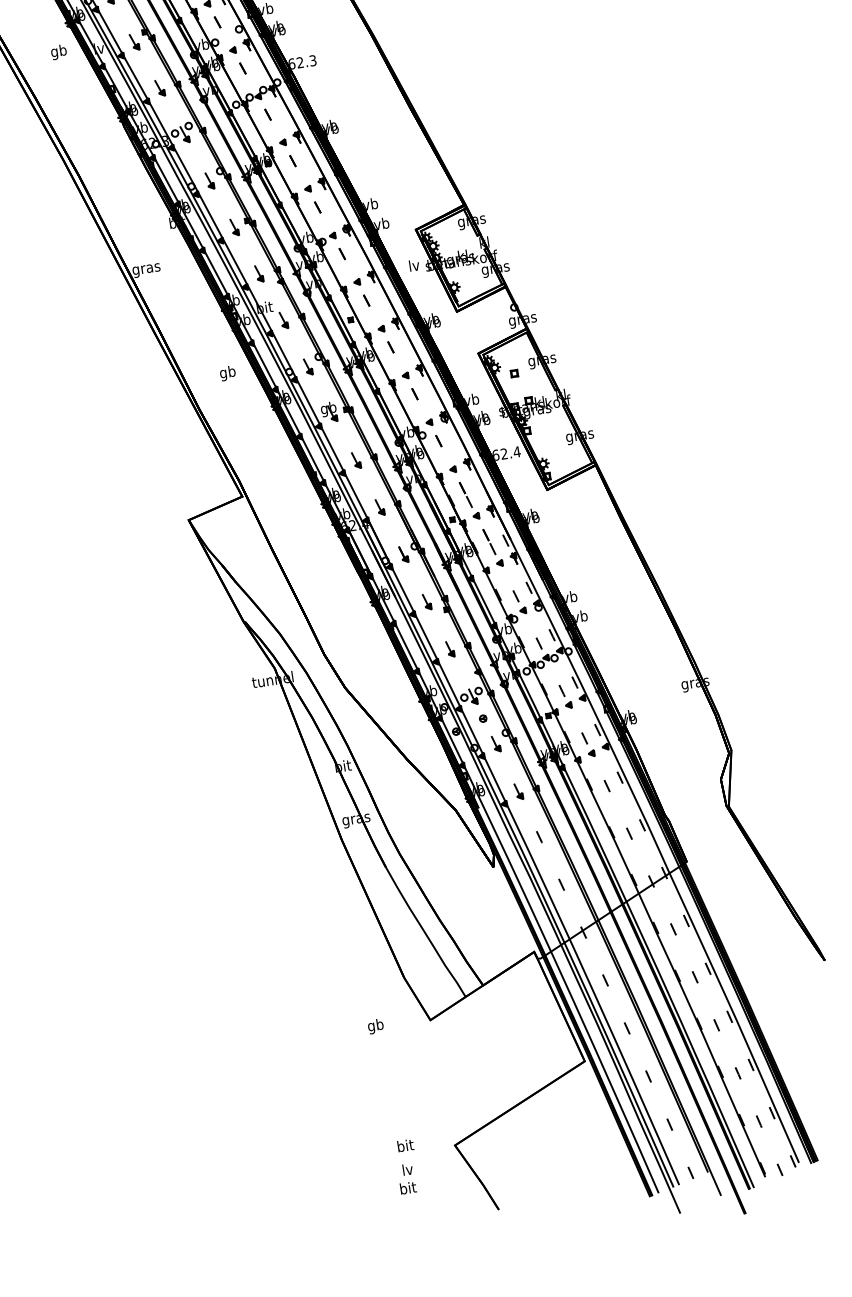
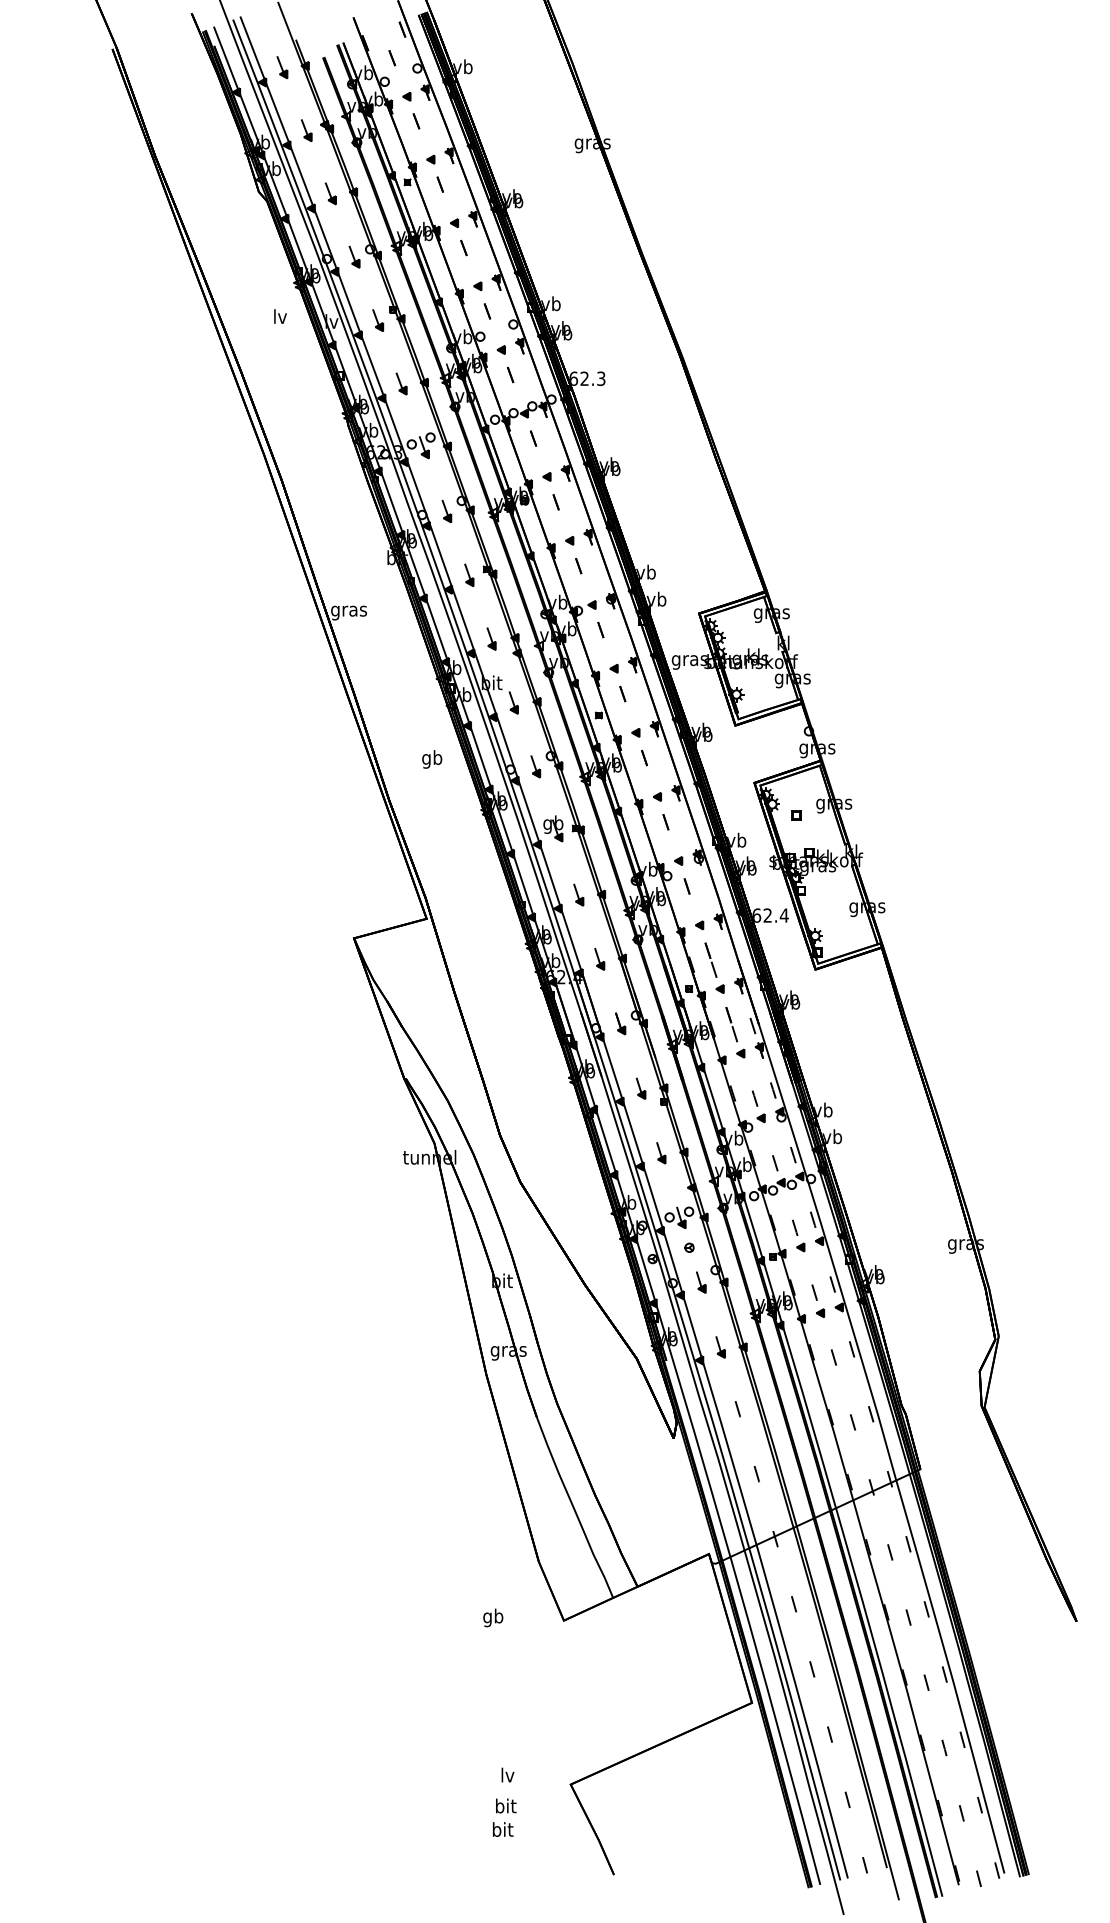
text: (59, 52) -> (280, 318), gb -> lv
text: (414, 267) -> (689, 660), lv -> gras
text: (405, 1145) -> (507, 1774), bit -> lv
text: (408, 1169) -> (506, 1805), lv -> bit

